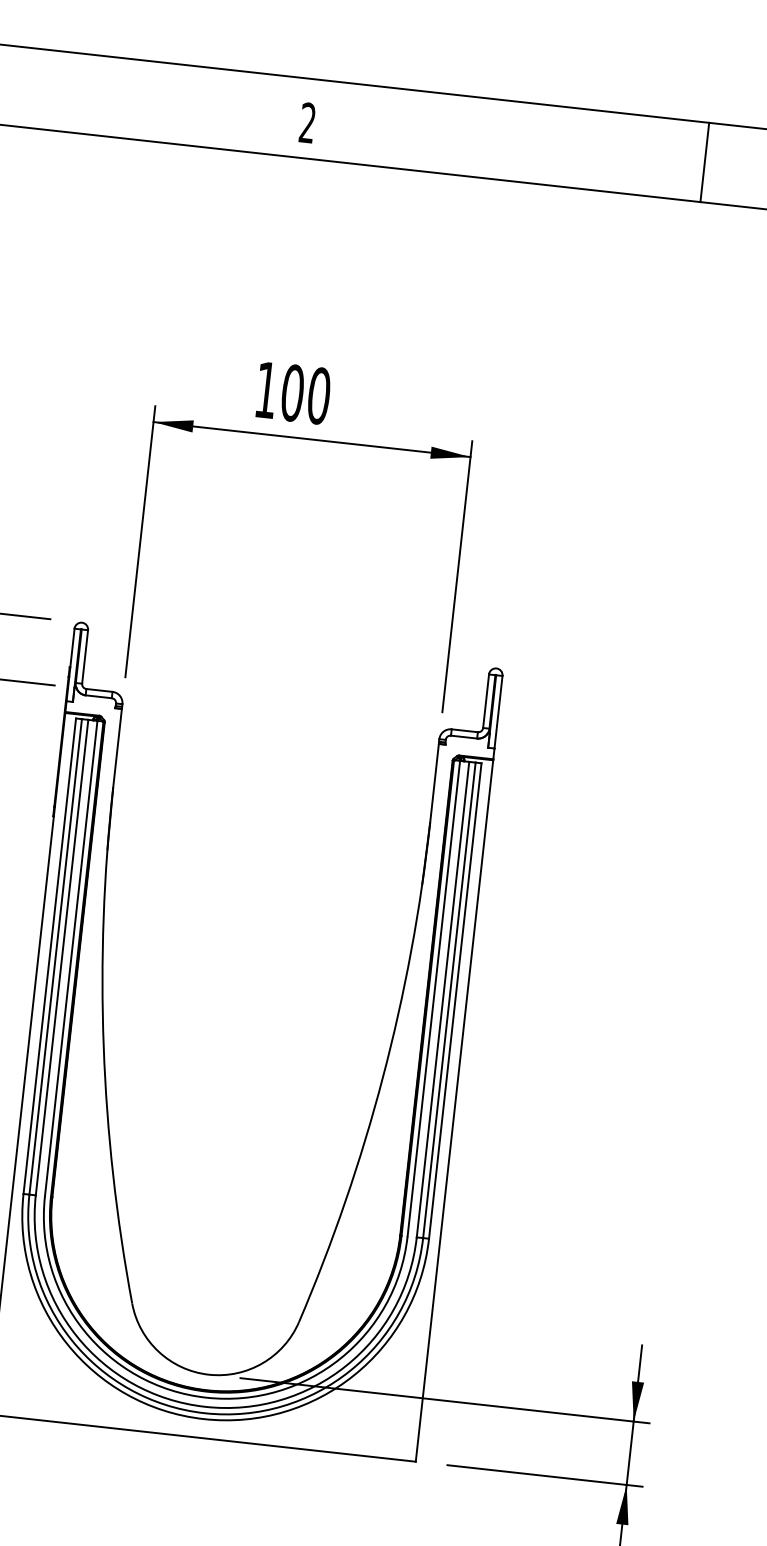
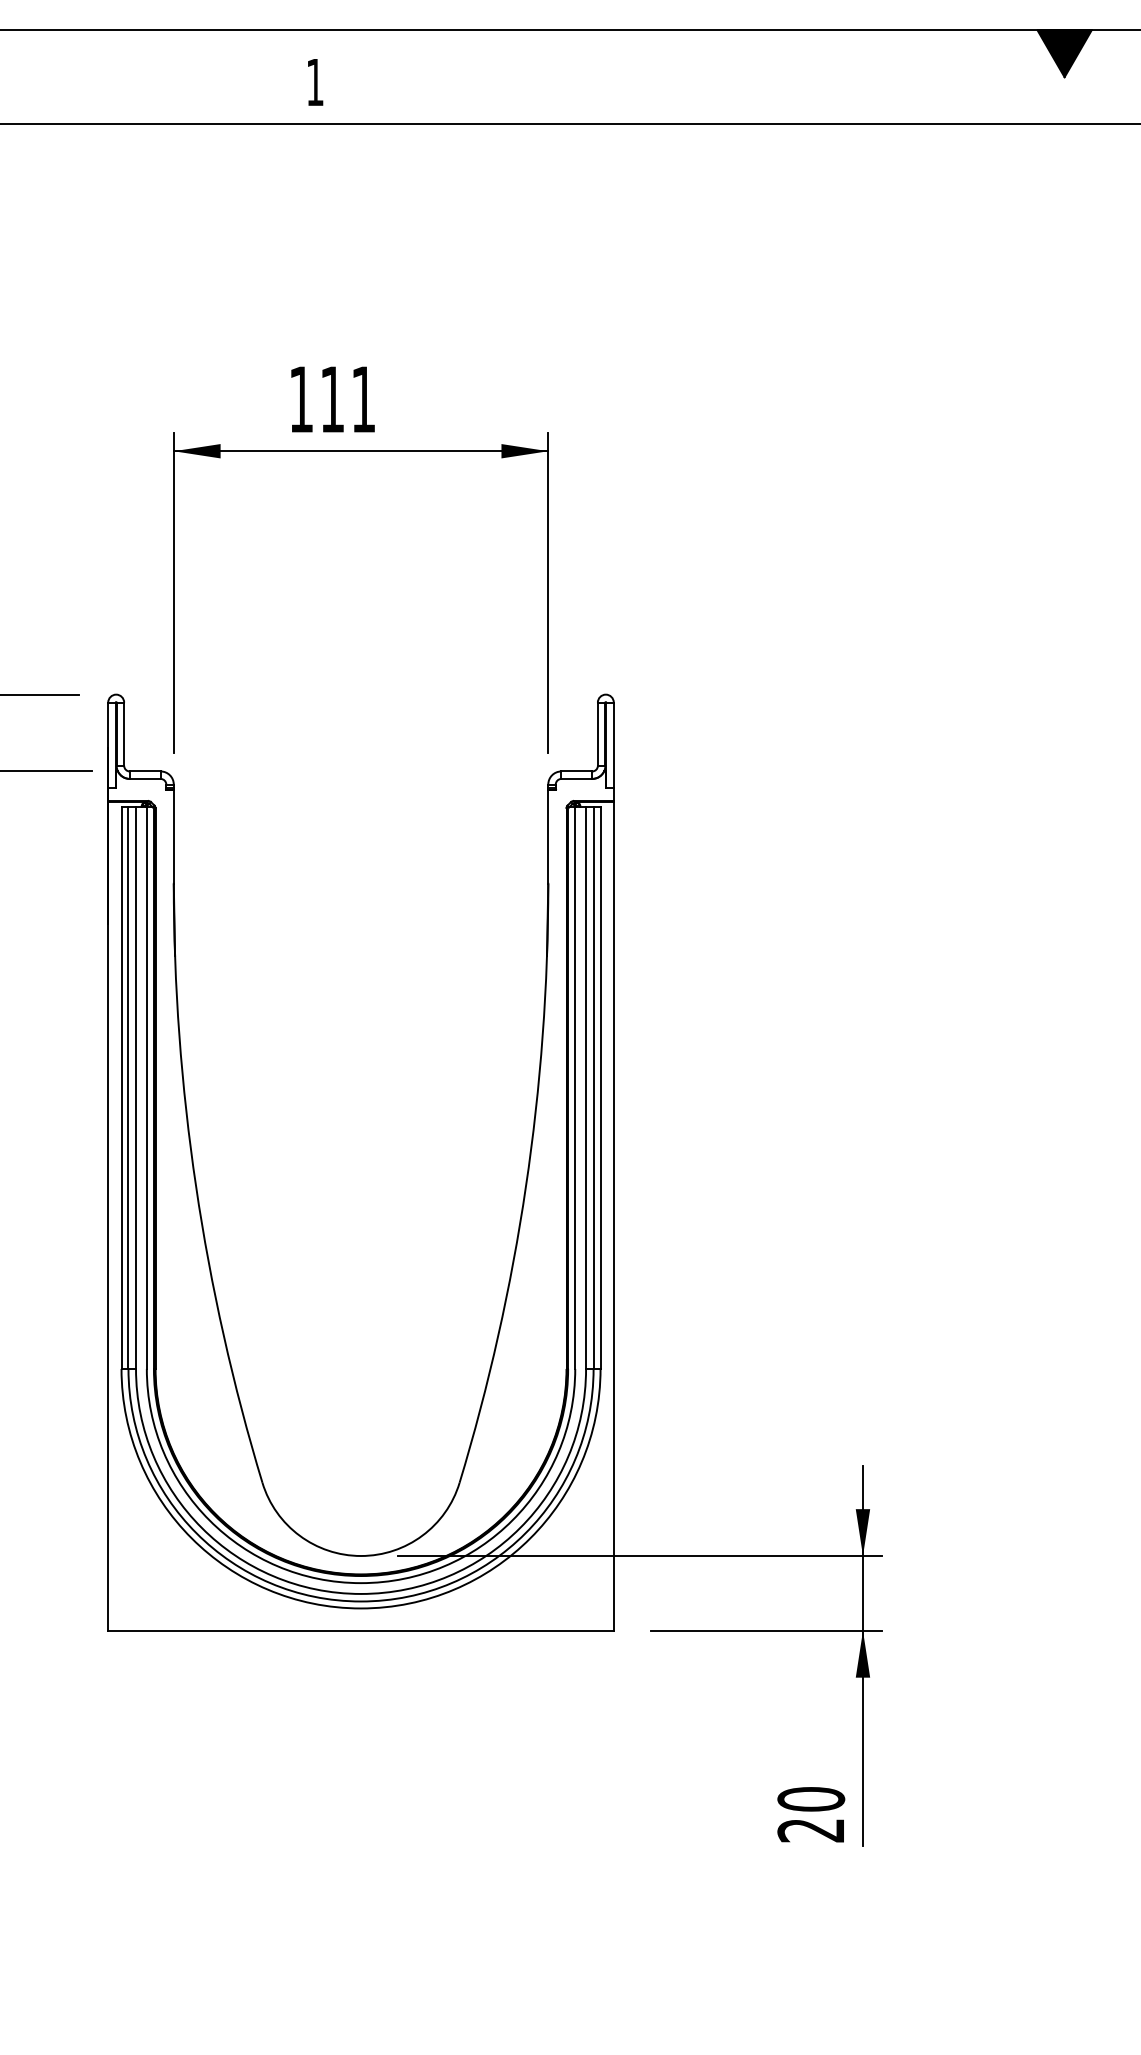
text: (307, 122) -> (314, 81), 2 -> 1
line: (704, 162) -> (783, 77), removed
text: (305, 394) -> (347, 399), 100 -> 111

